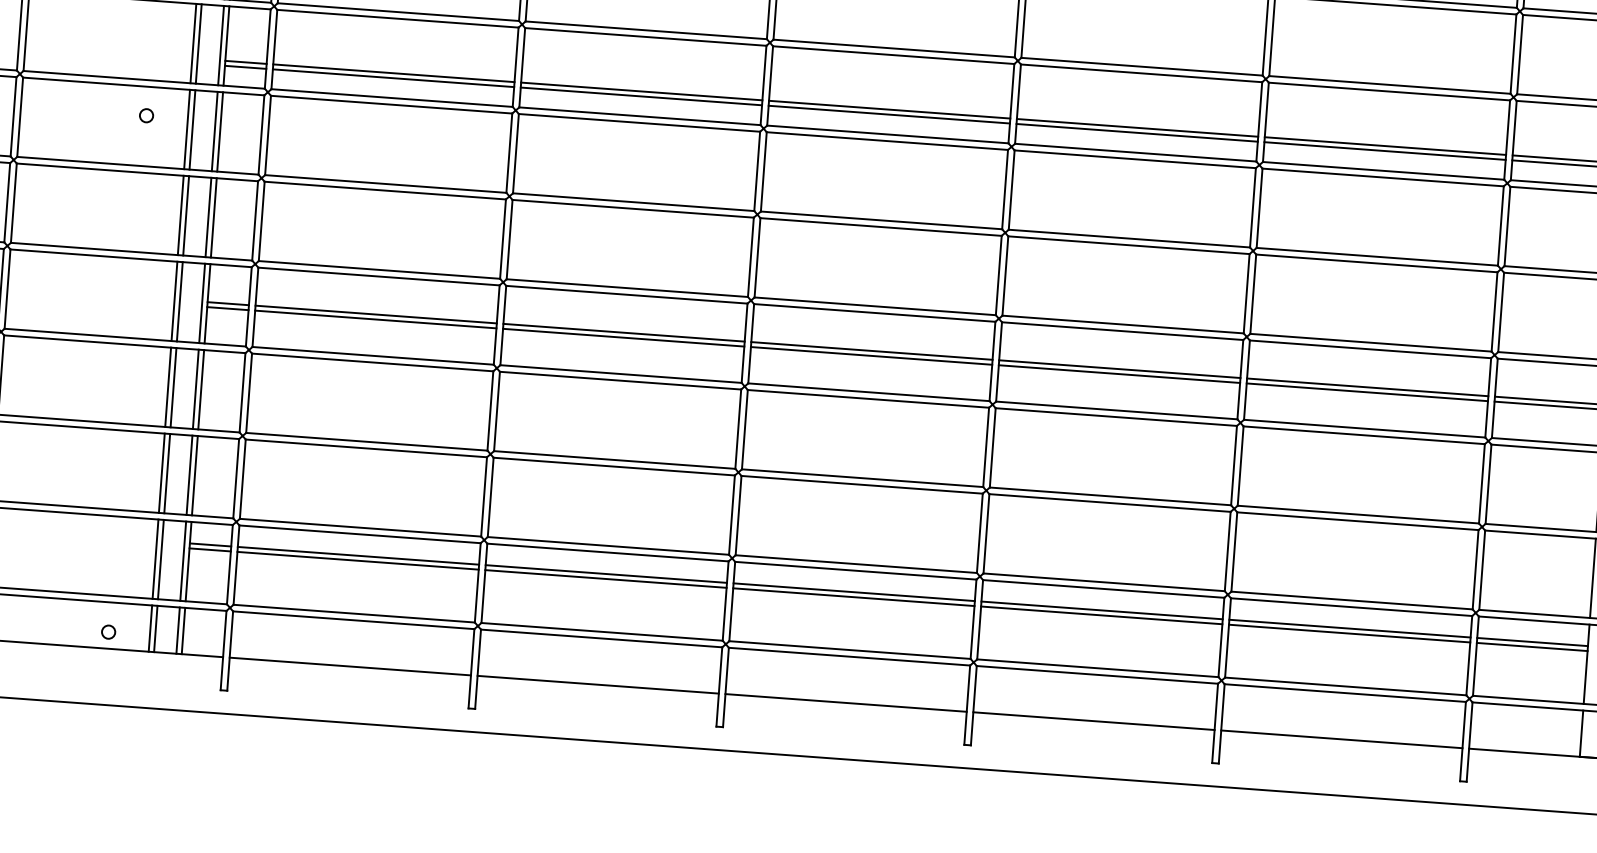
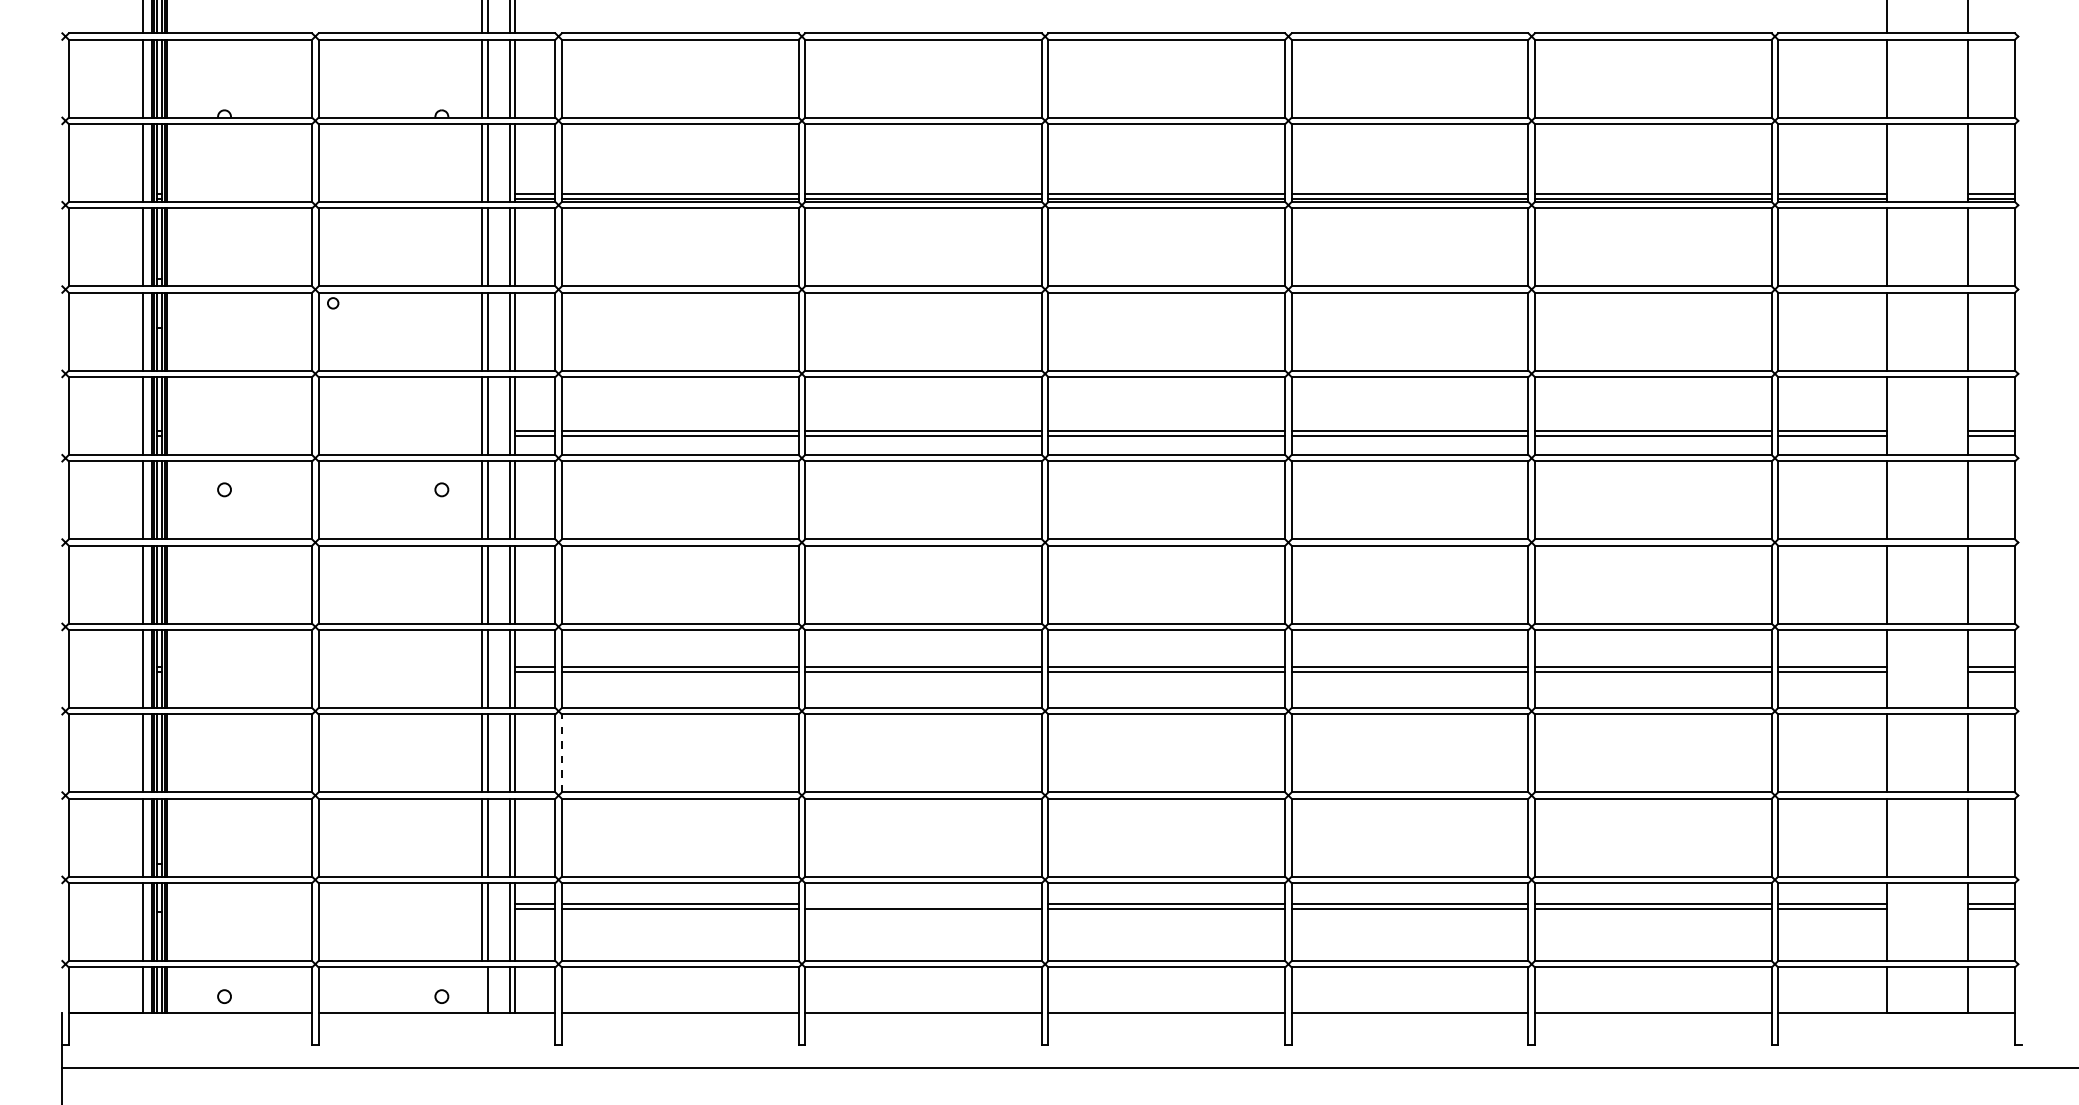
line: (248, 393) -> (561, 753), solid -> dashed
line: (606, 574) -> (923, 904), removed
line: (150, 627) -> (482, 989), removed

